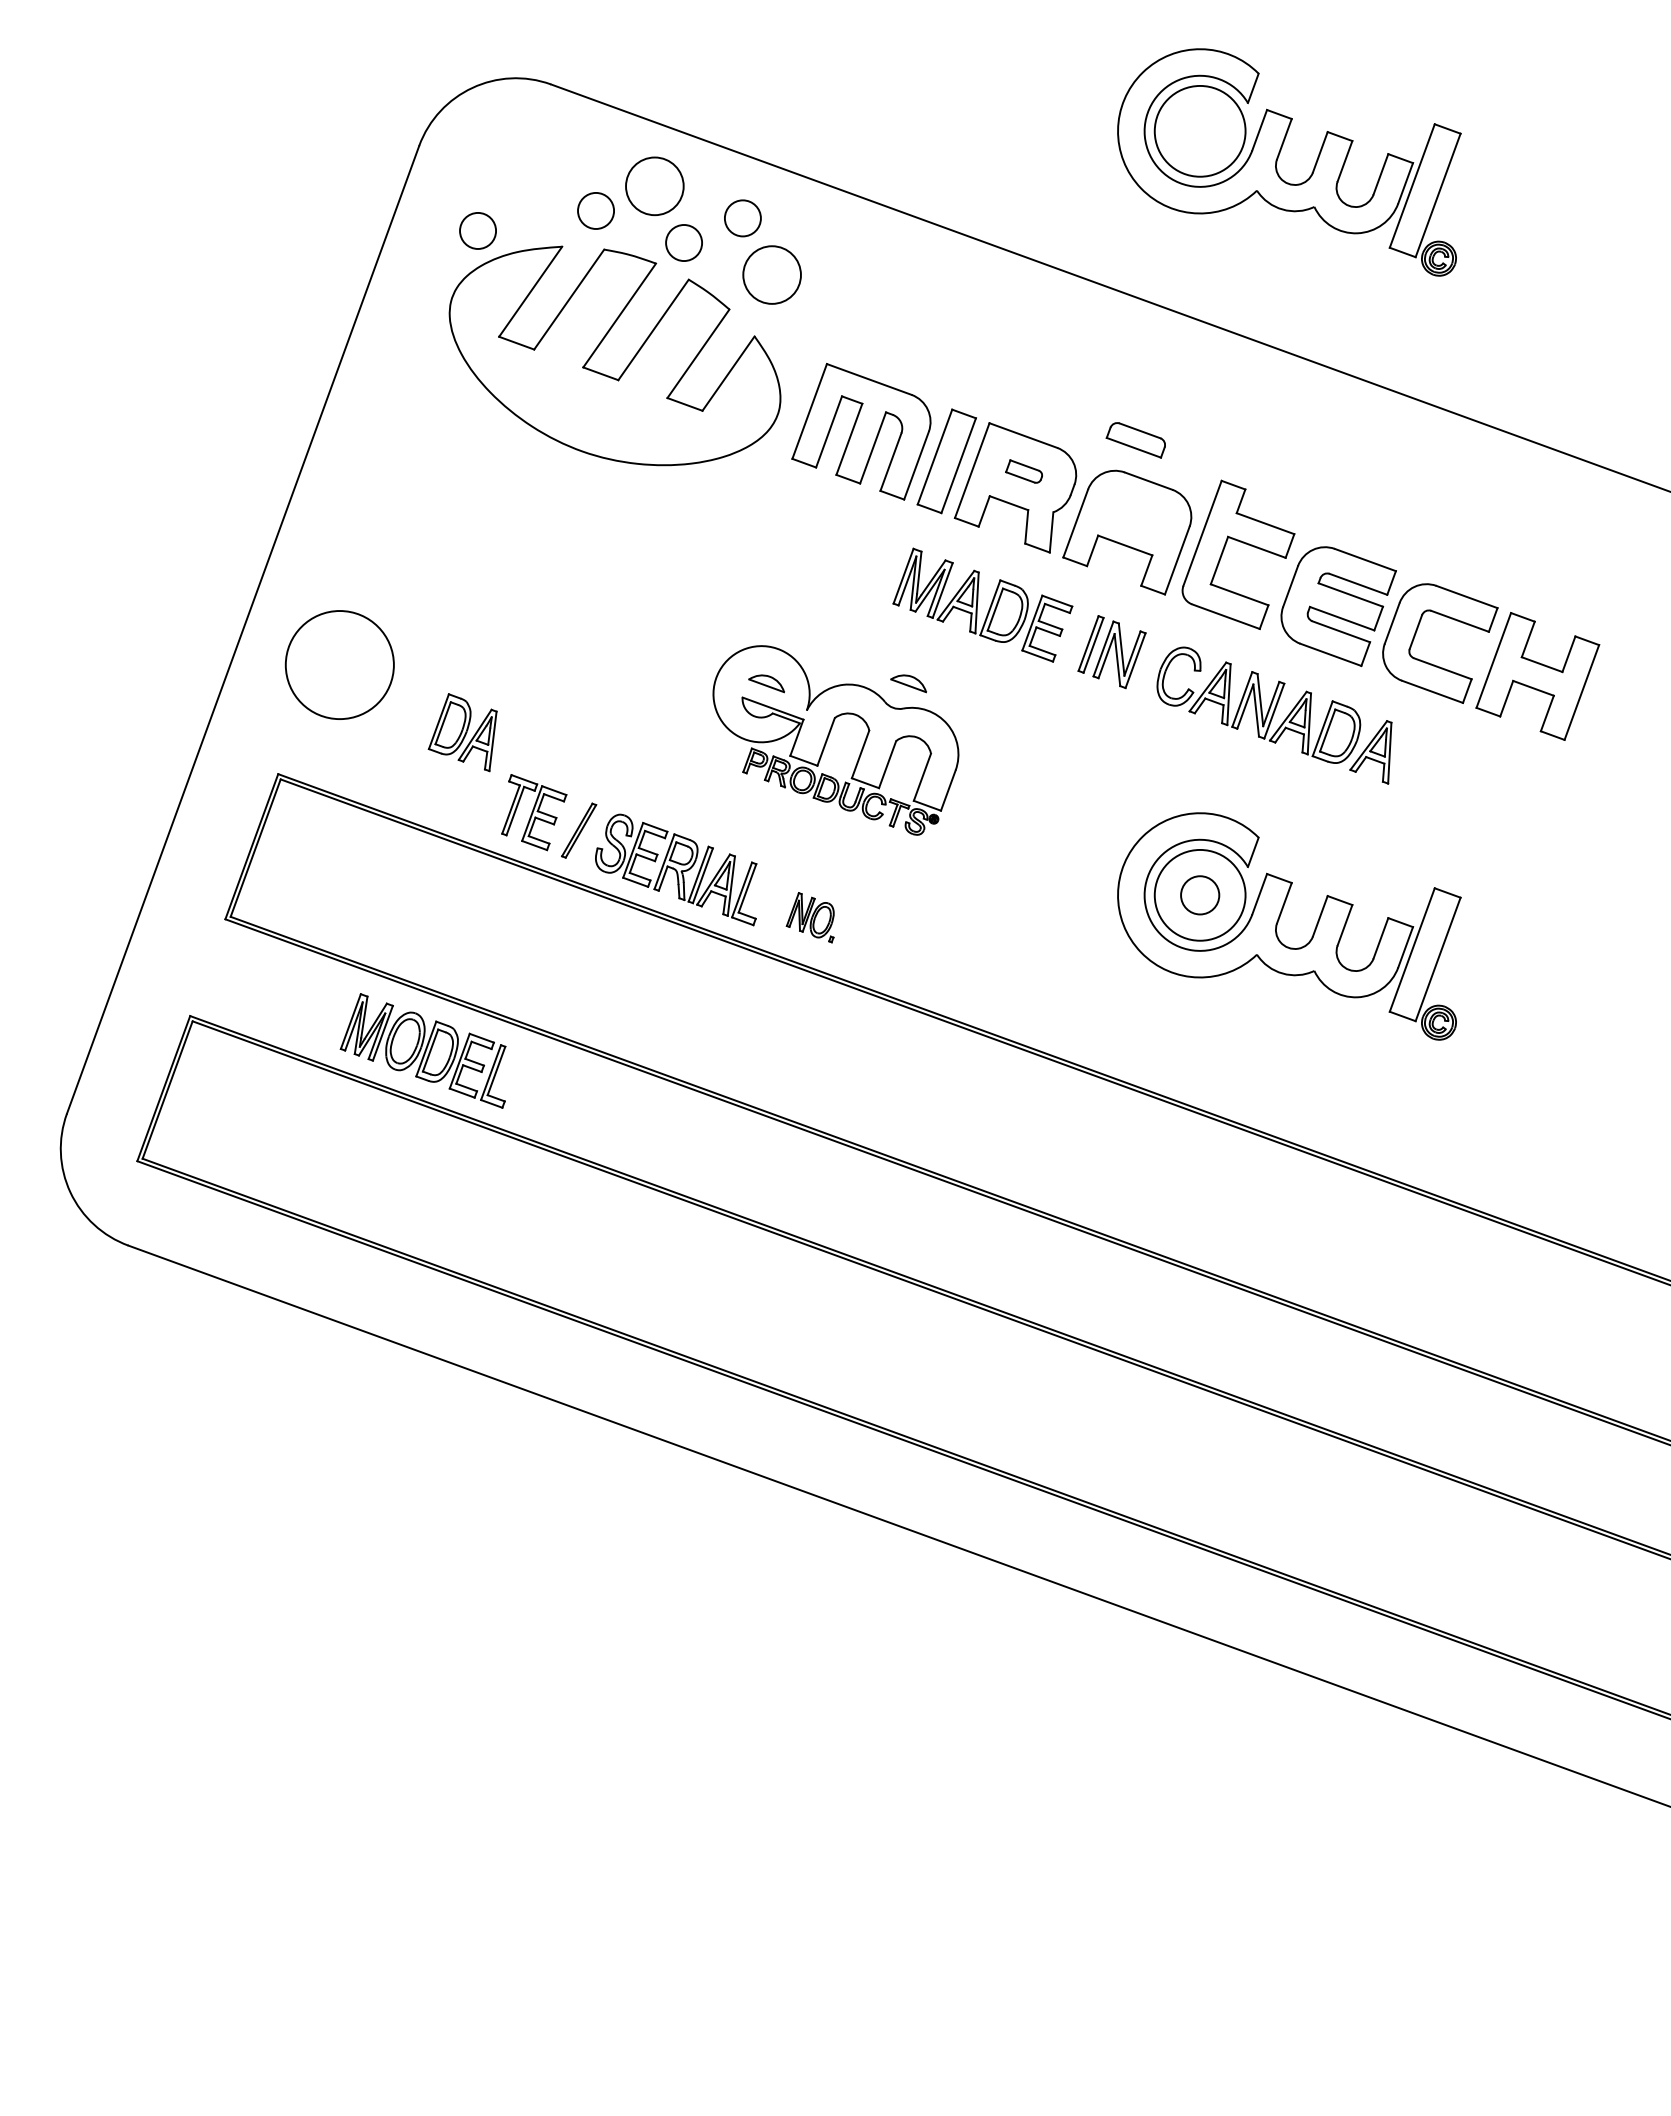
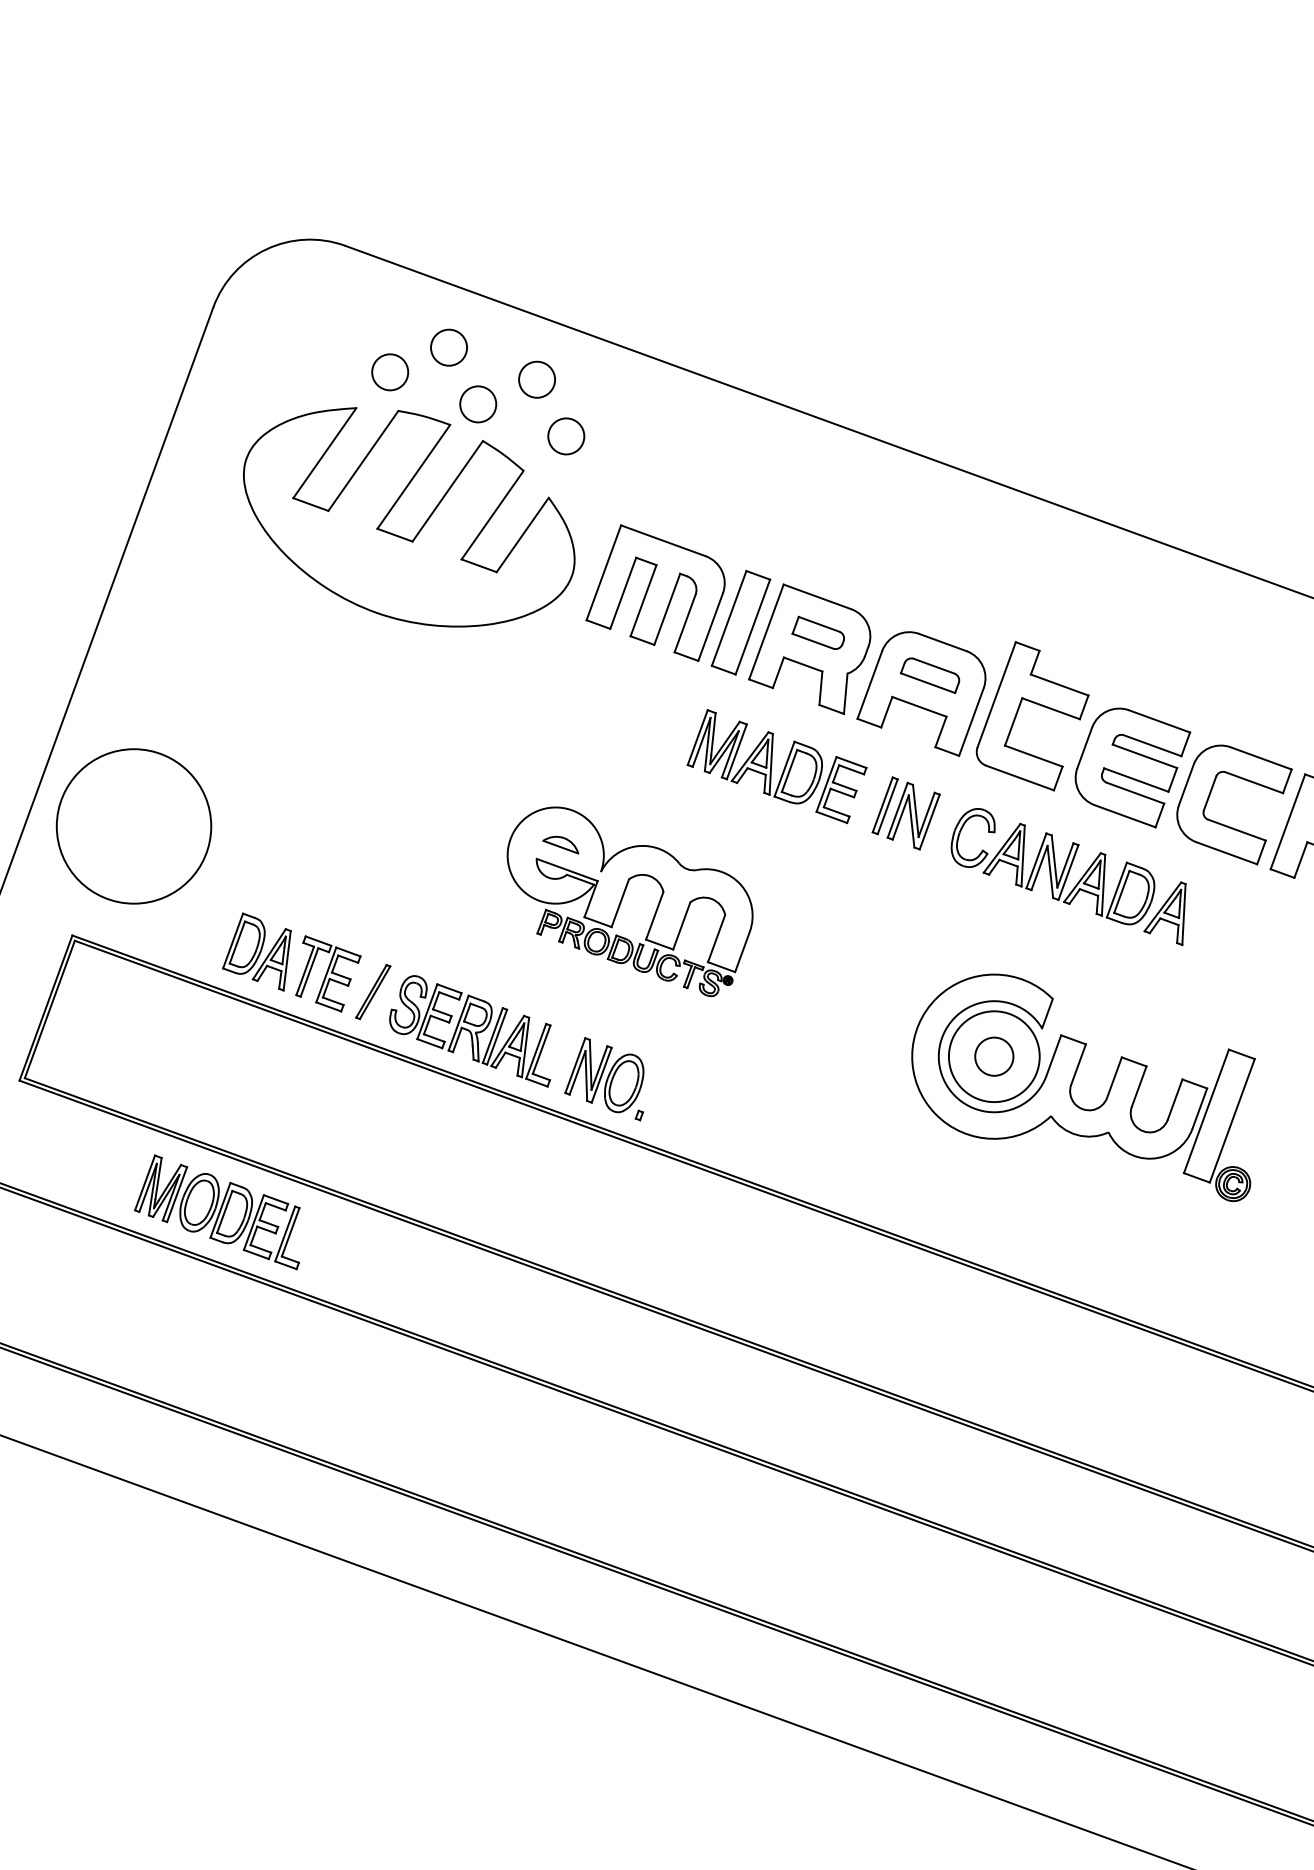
part: (1279, 156) -> (1073, 317), removed
circle: (654, 186) -> (448, 347), size x0.62
circle: (477, 230) -> (271, 391), removed
circle: (772, 275) -> (566, 436), size x0.62
part: (1135, 440) -> (929, 675), moved
part: (1023, 471) -> (817, 632), size x1.43
circle: (339, 664) -> (133, 825), size x1.43
part: (908, 683) -> (702, 844), removed
part: (462, 732) -> (256, 951), moved
part: (810, 917) -> (604, 1078), size x1.67

